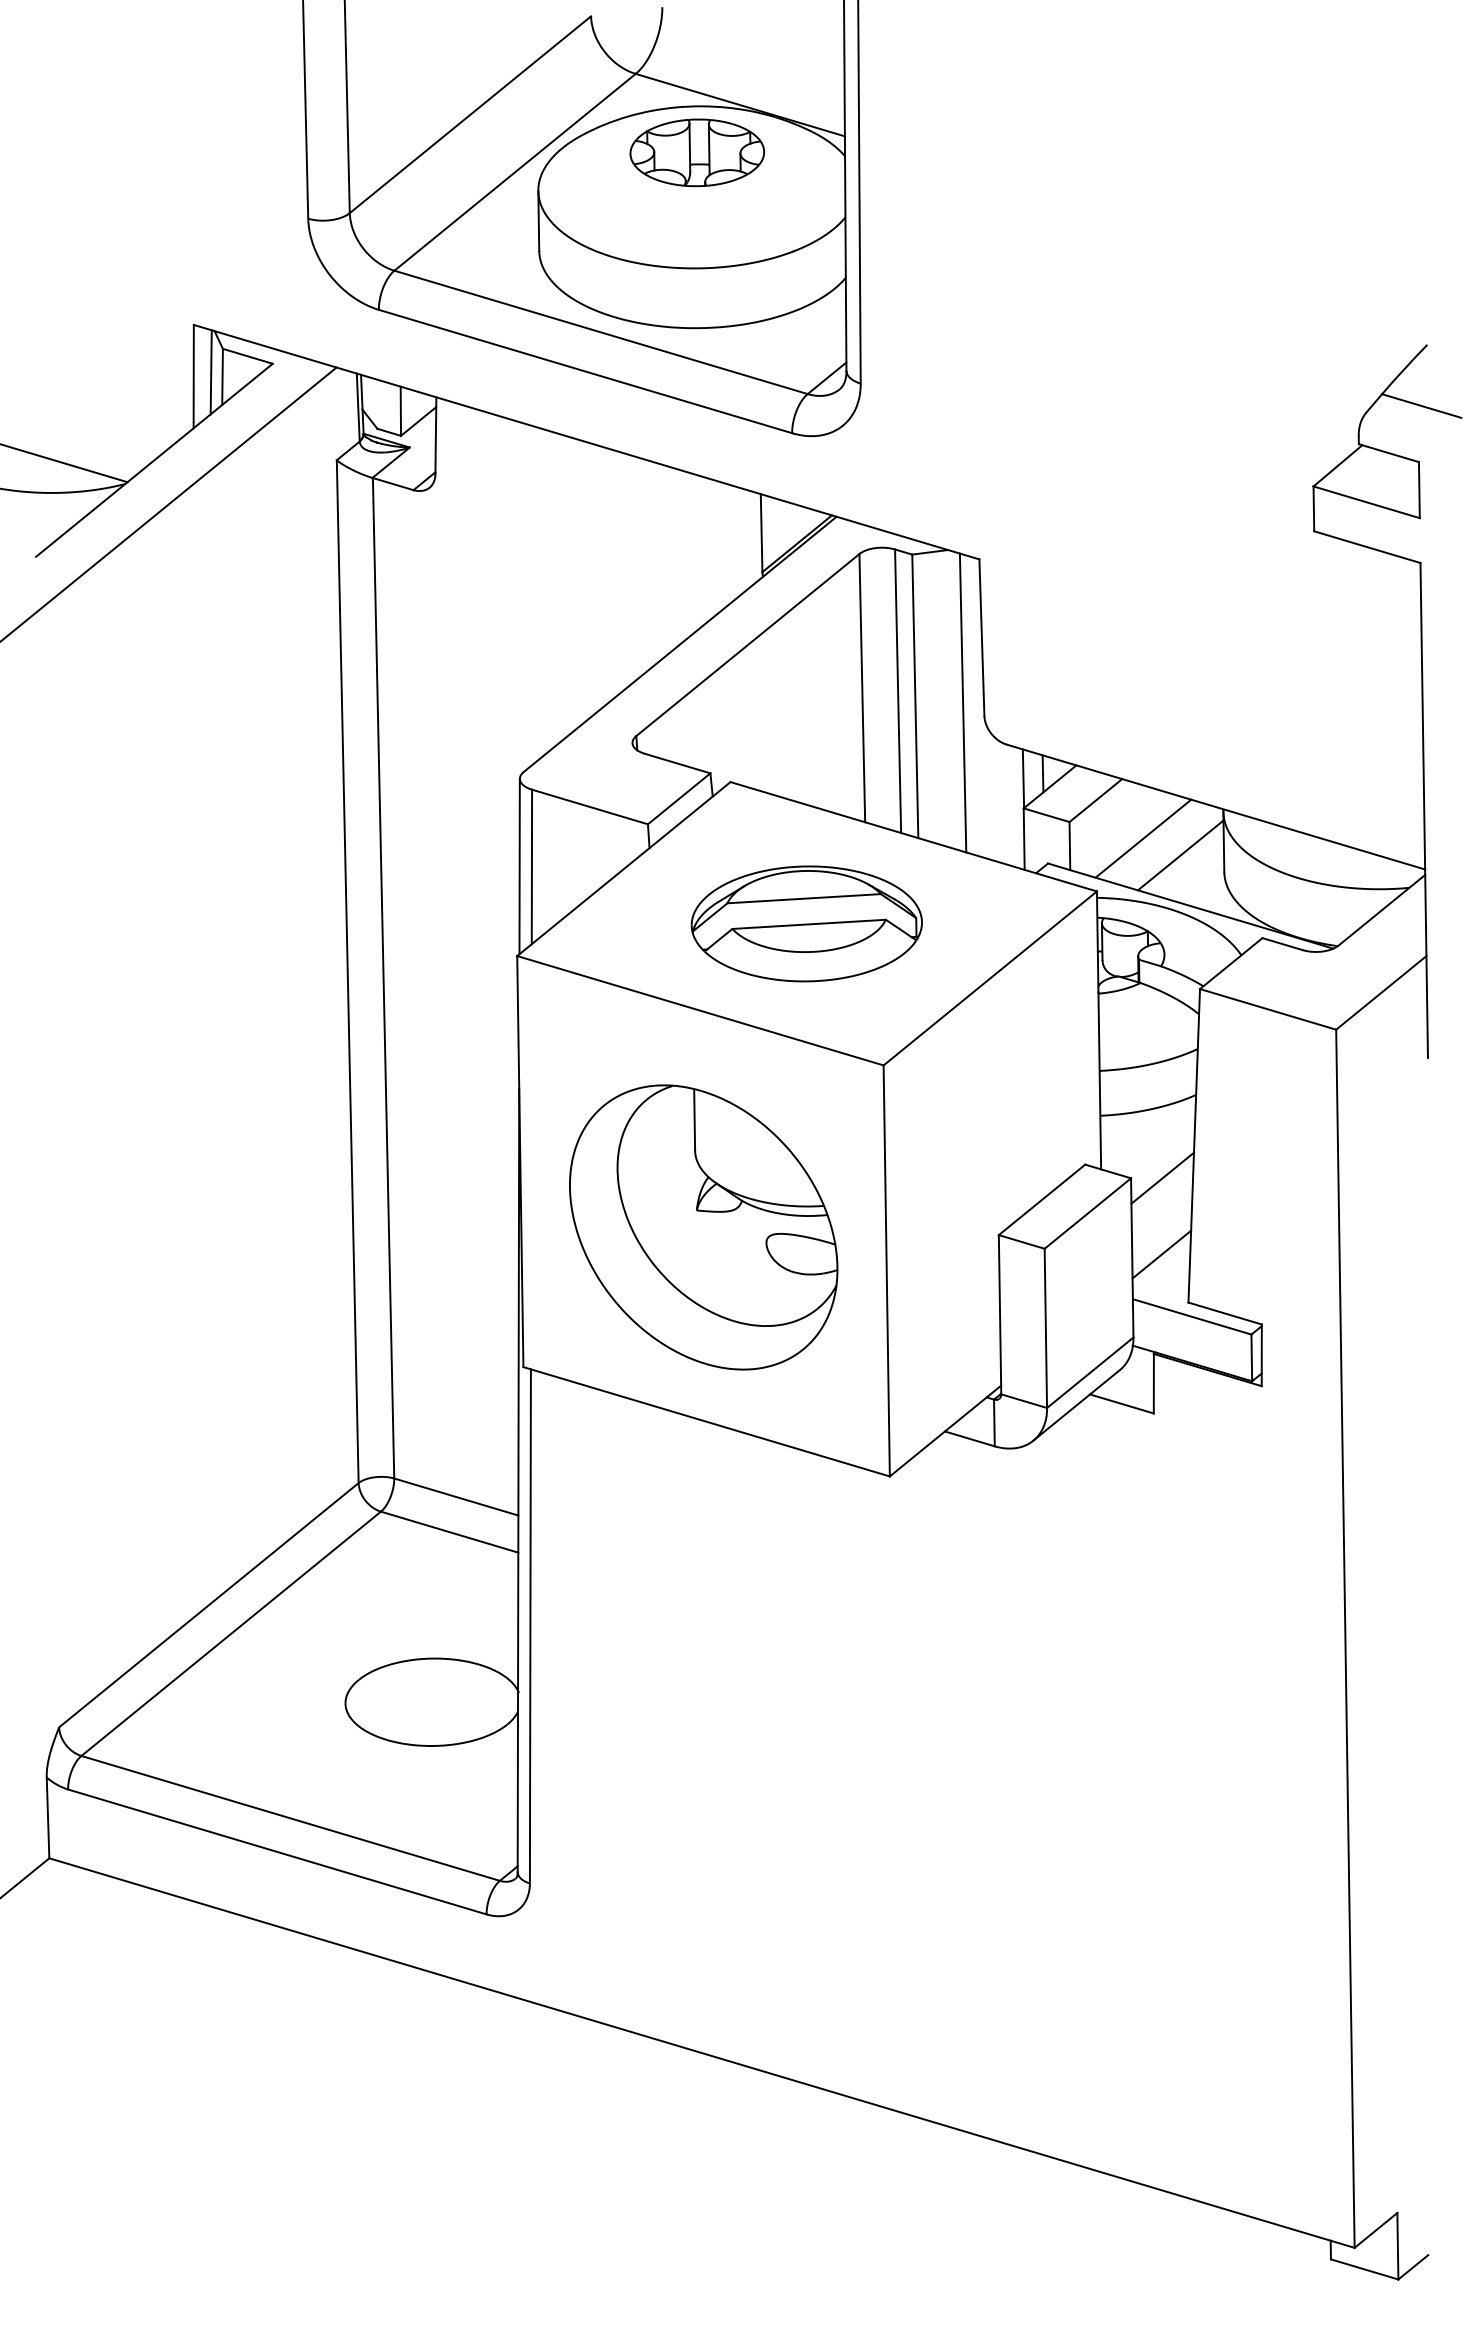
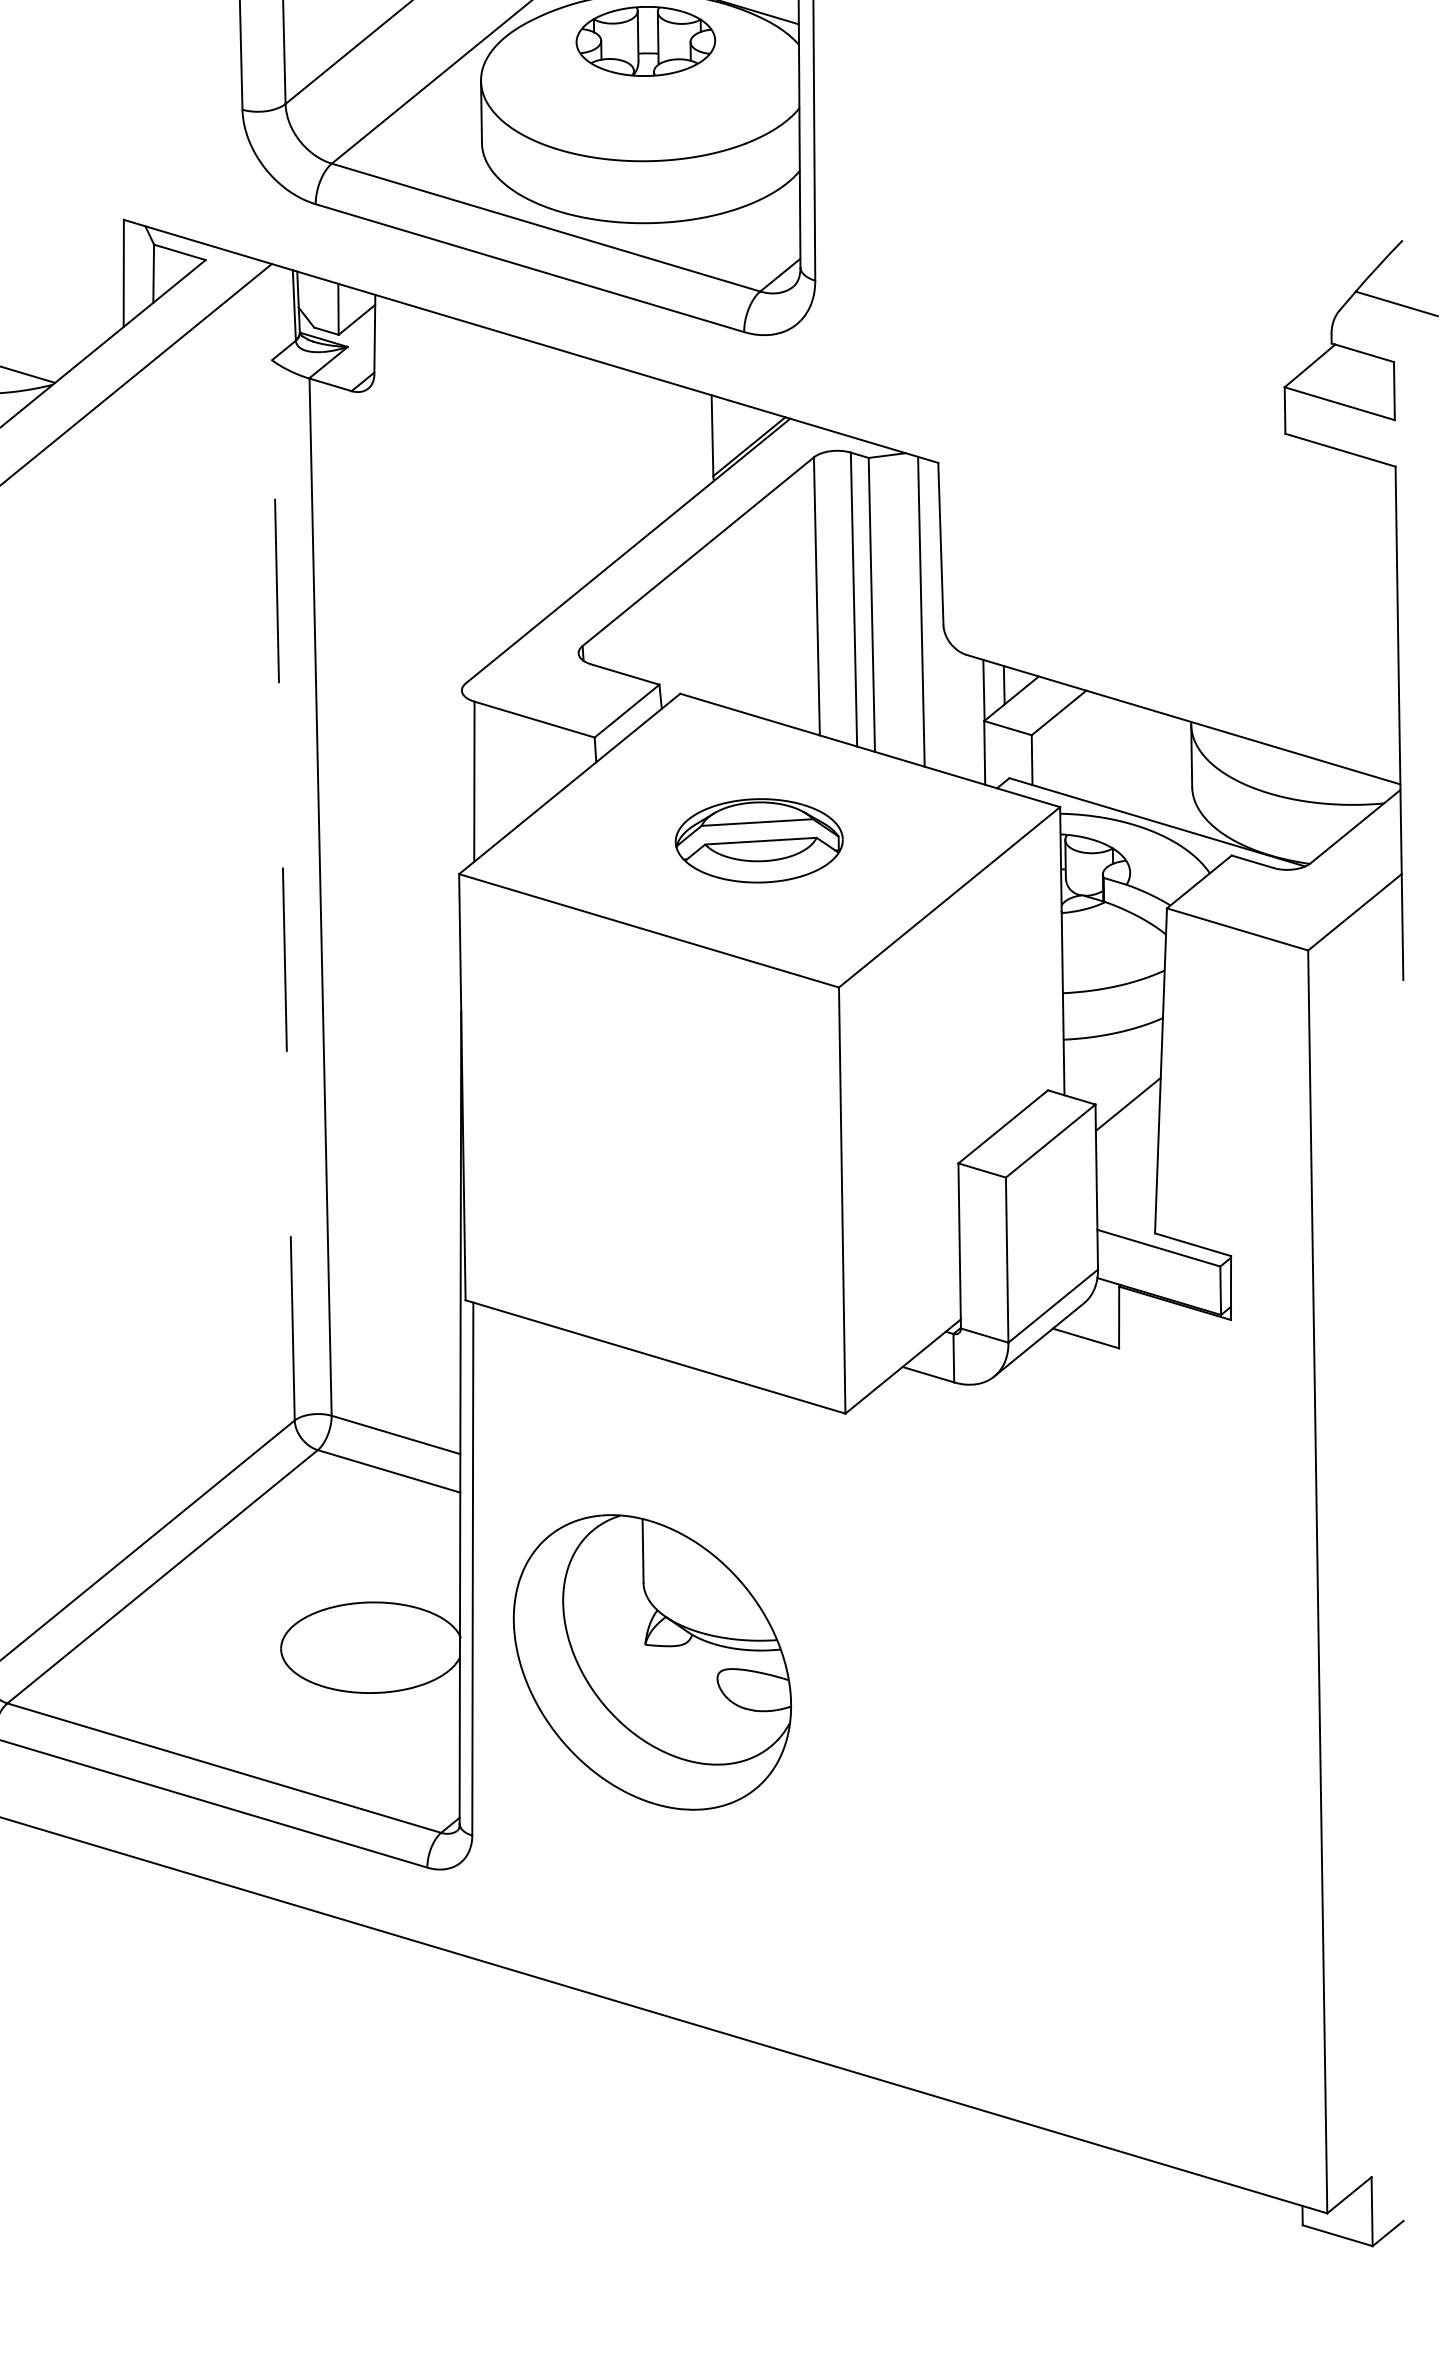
line: (210, 372) -> (141, 269), removed
line: (1143, 838) -> (1108, 752), removed
line: (1180, 855) -> (1146, 769), removed
line: (519, 866) -> (461, 781), removed
part: (806, 923) -> (759, 840), size x0.7
line: (347, 971) -> (283, 890), solid -> dashed
part: (703, 1227) -> (652, 1662), moved
line: (1161, 1254) -> (1127, 1183), removed

